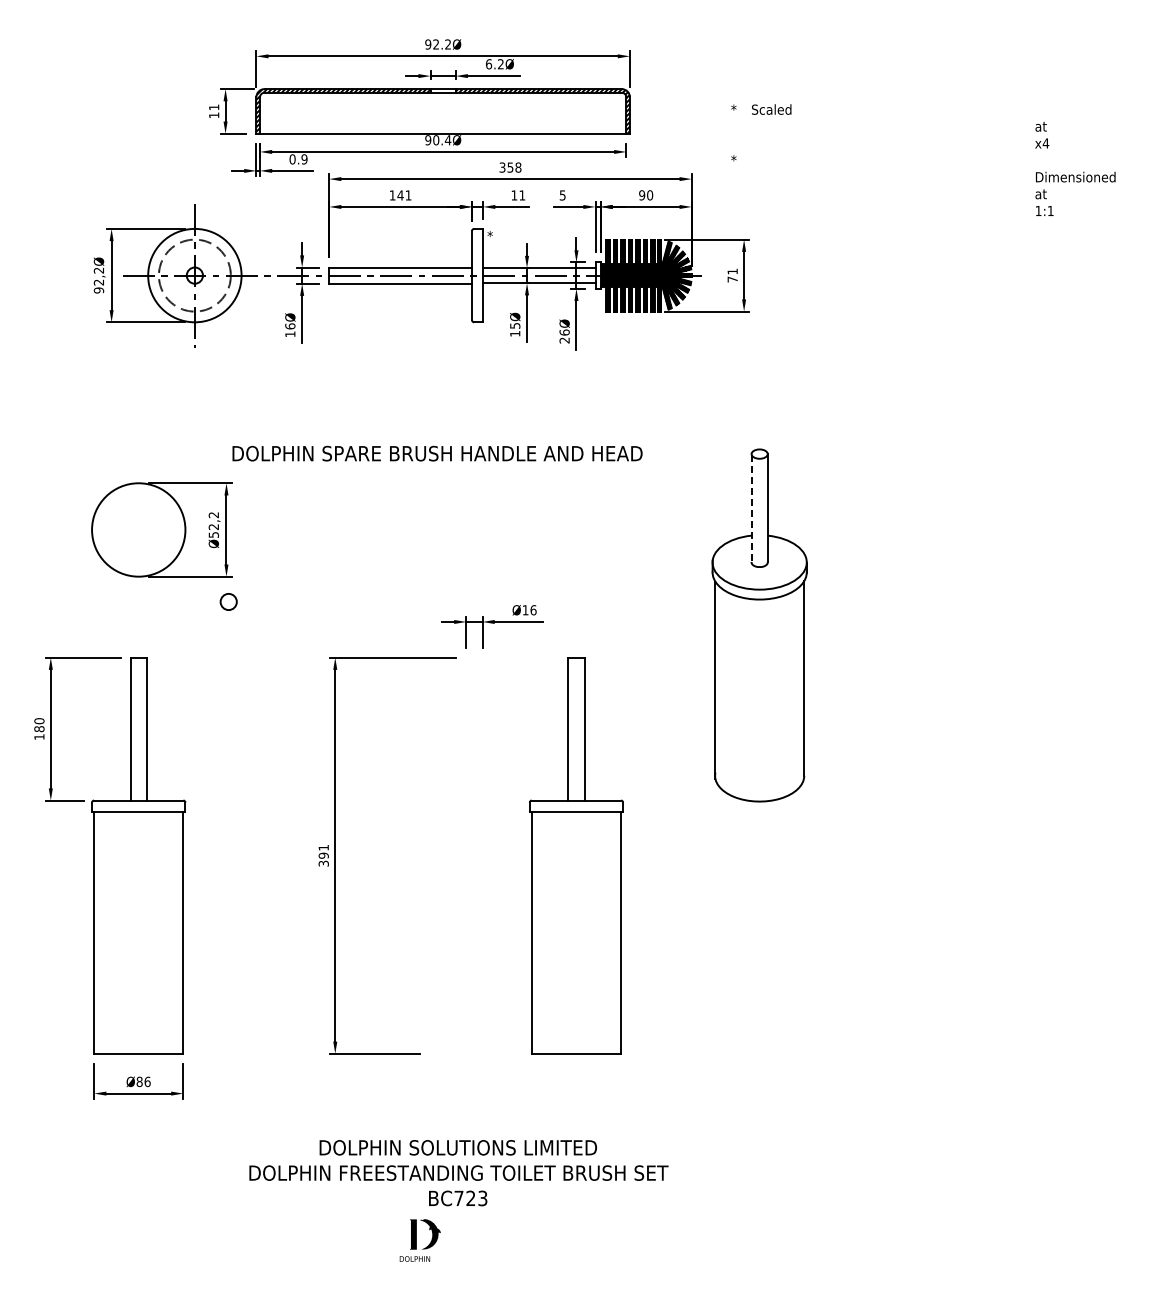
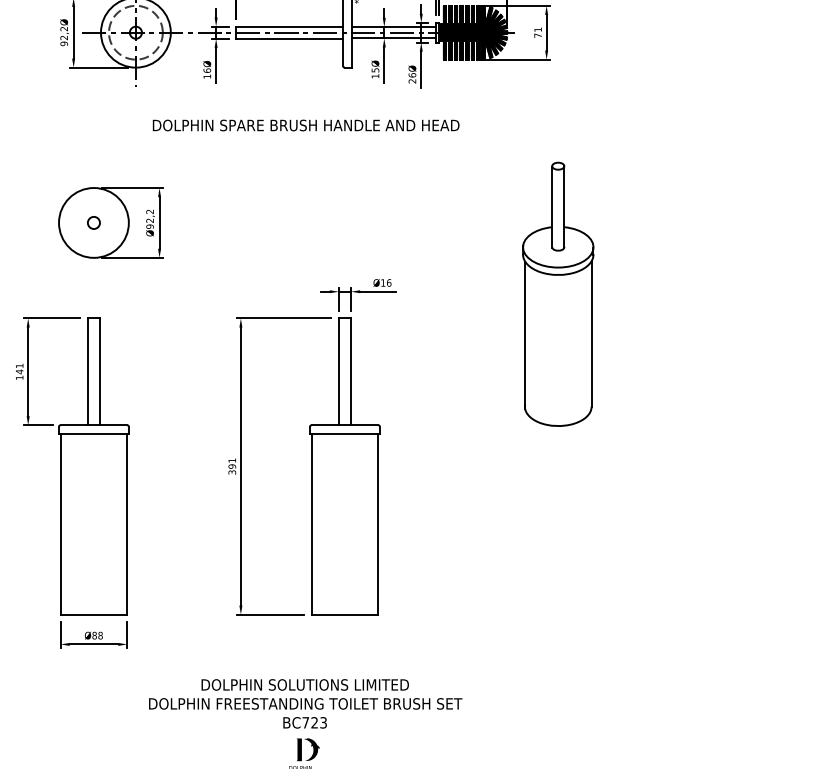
text: (437, 453) -> (306, 125), moved
line: (751, 509) -> (552, 207), dashed -> solid
text: (213, 535) -> (149, 227), Ø52,2 -> Ø92,2
circle: (228, 601) -> (93, 222), moved
text: (39, 725) -> (19, 369), 180 -> 141
part: (576, 855) -> (345, 466), moved
text: (147, 1081) -> (100, 635), Ø86 -> Ø88
text: (458, 1173) -> (305, 704), moved

